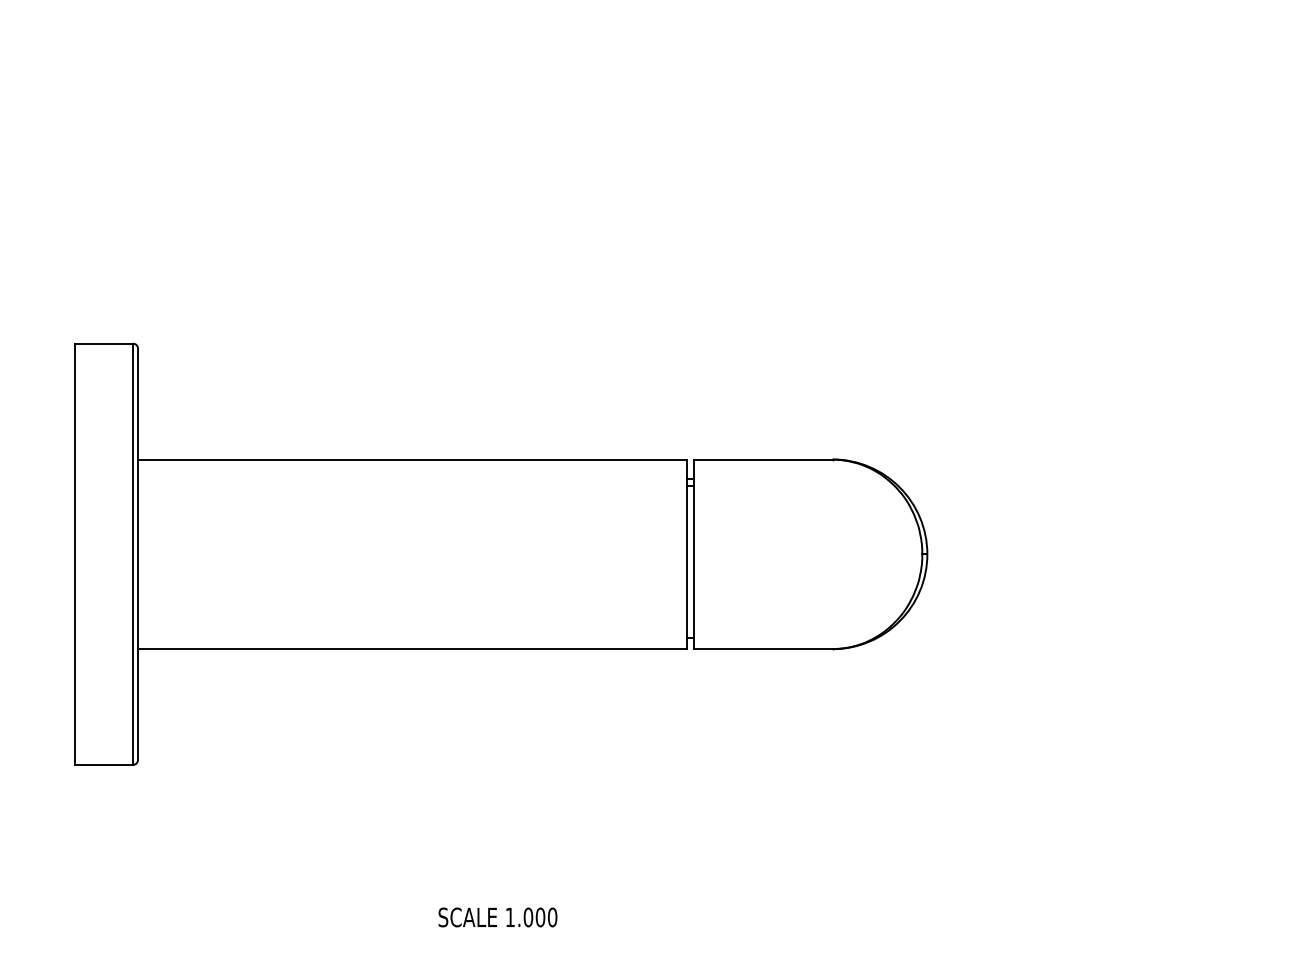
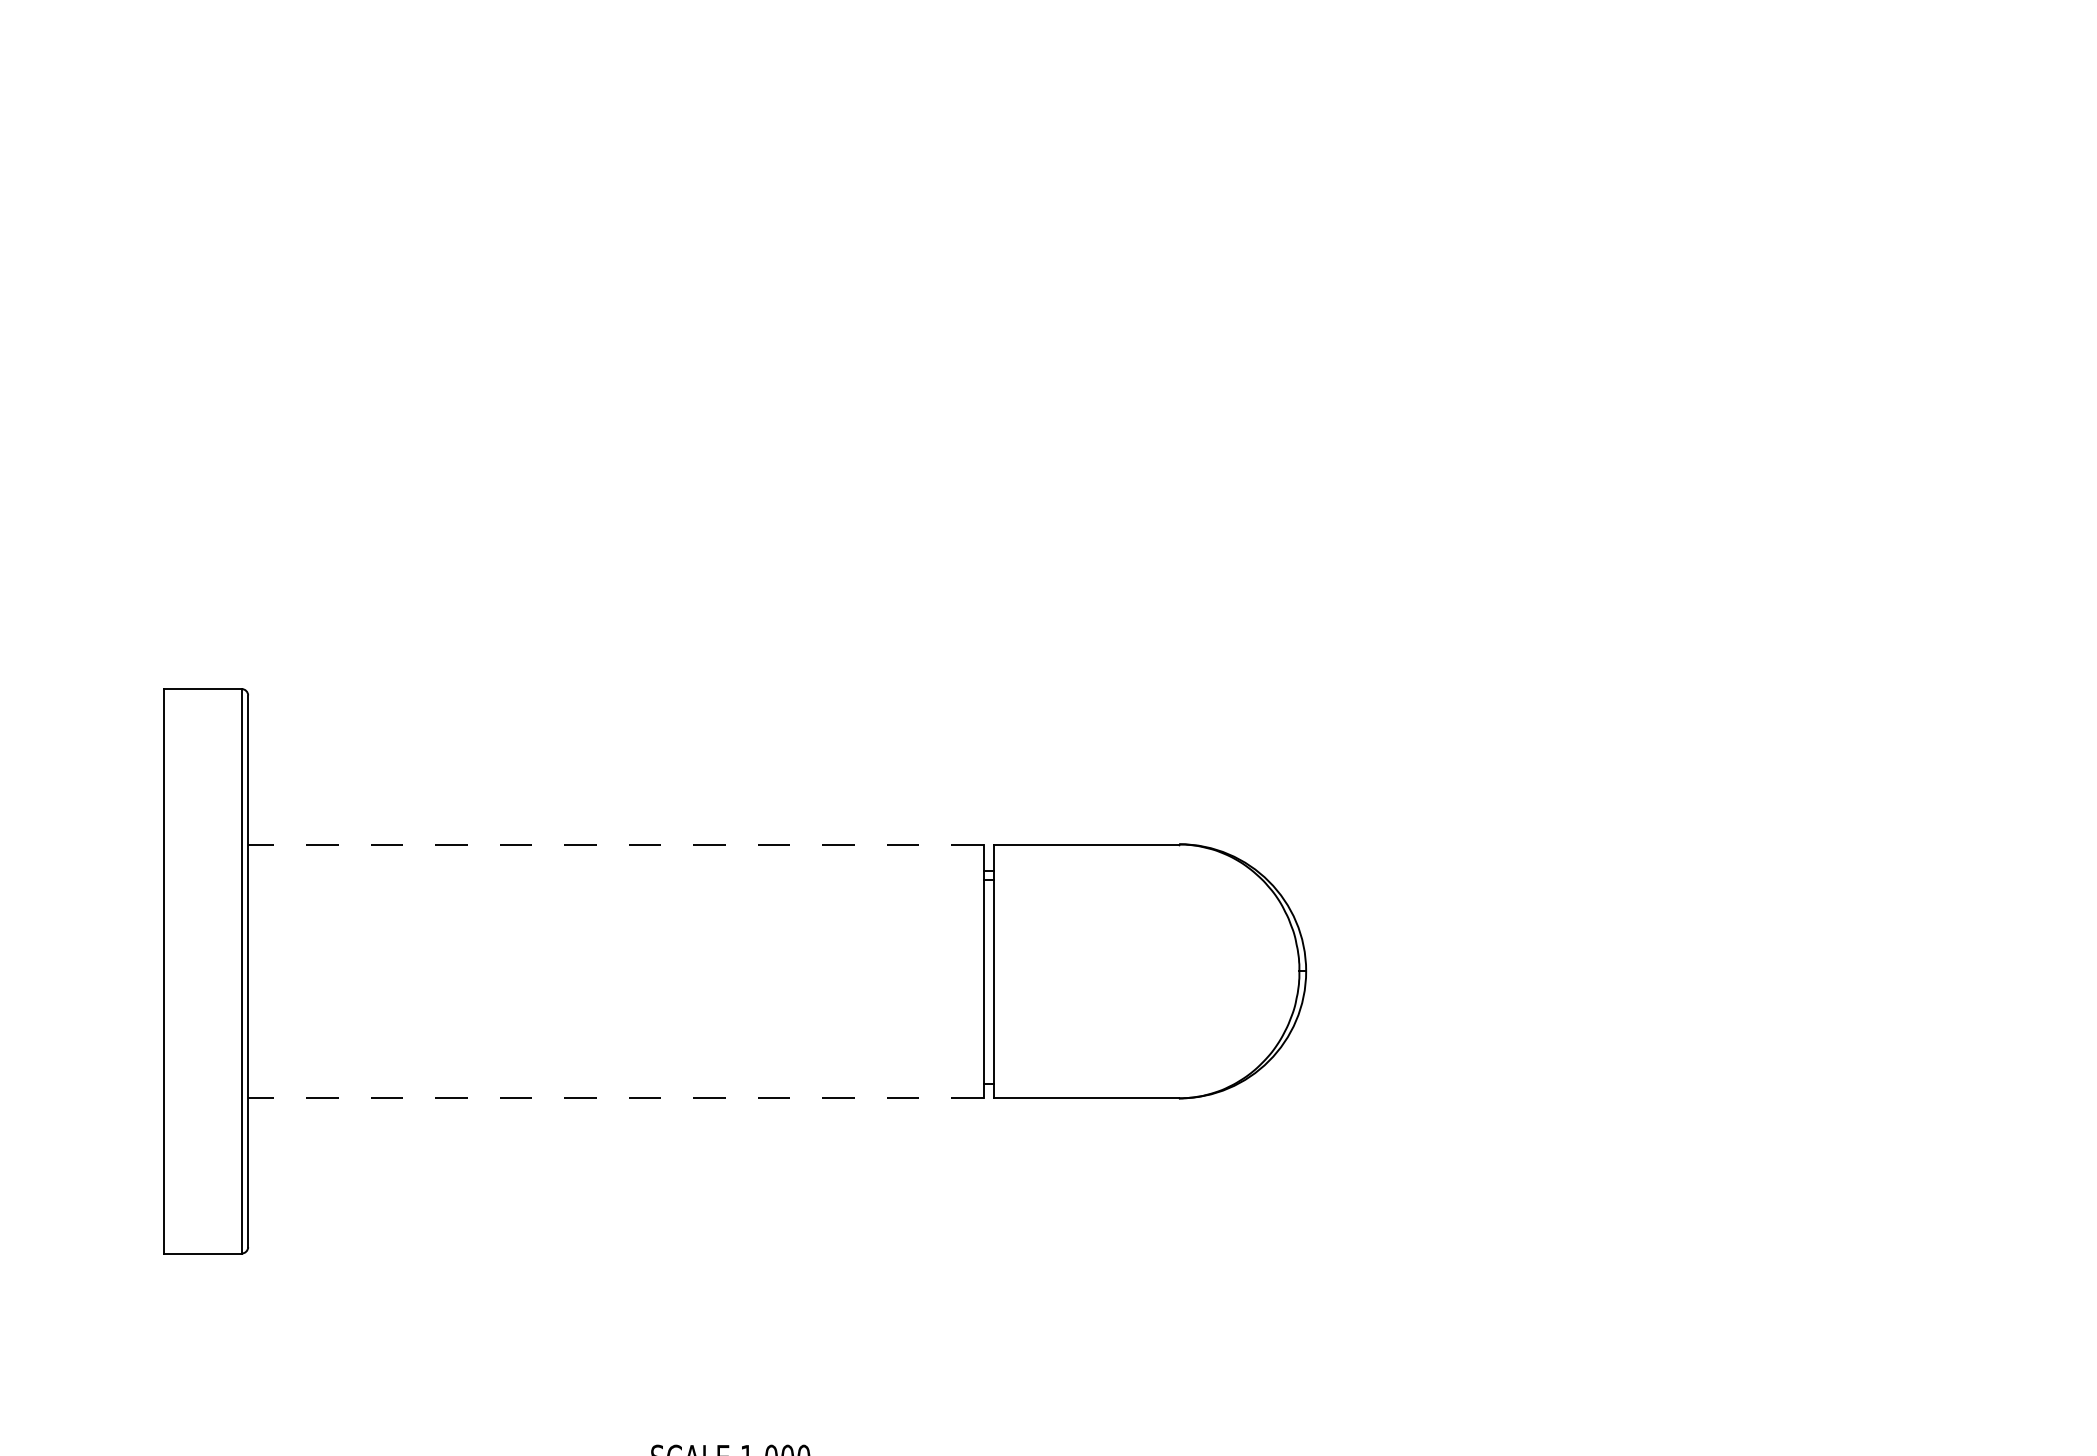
line: (412, 459) -> (615, 844), solid -> dashed
line: (412, 649) -> (615, 1098), solid -> dashed

